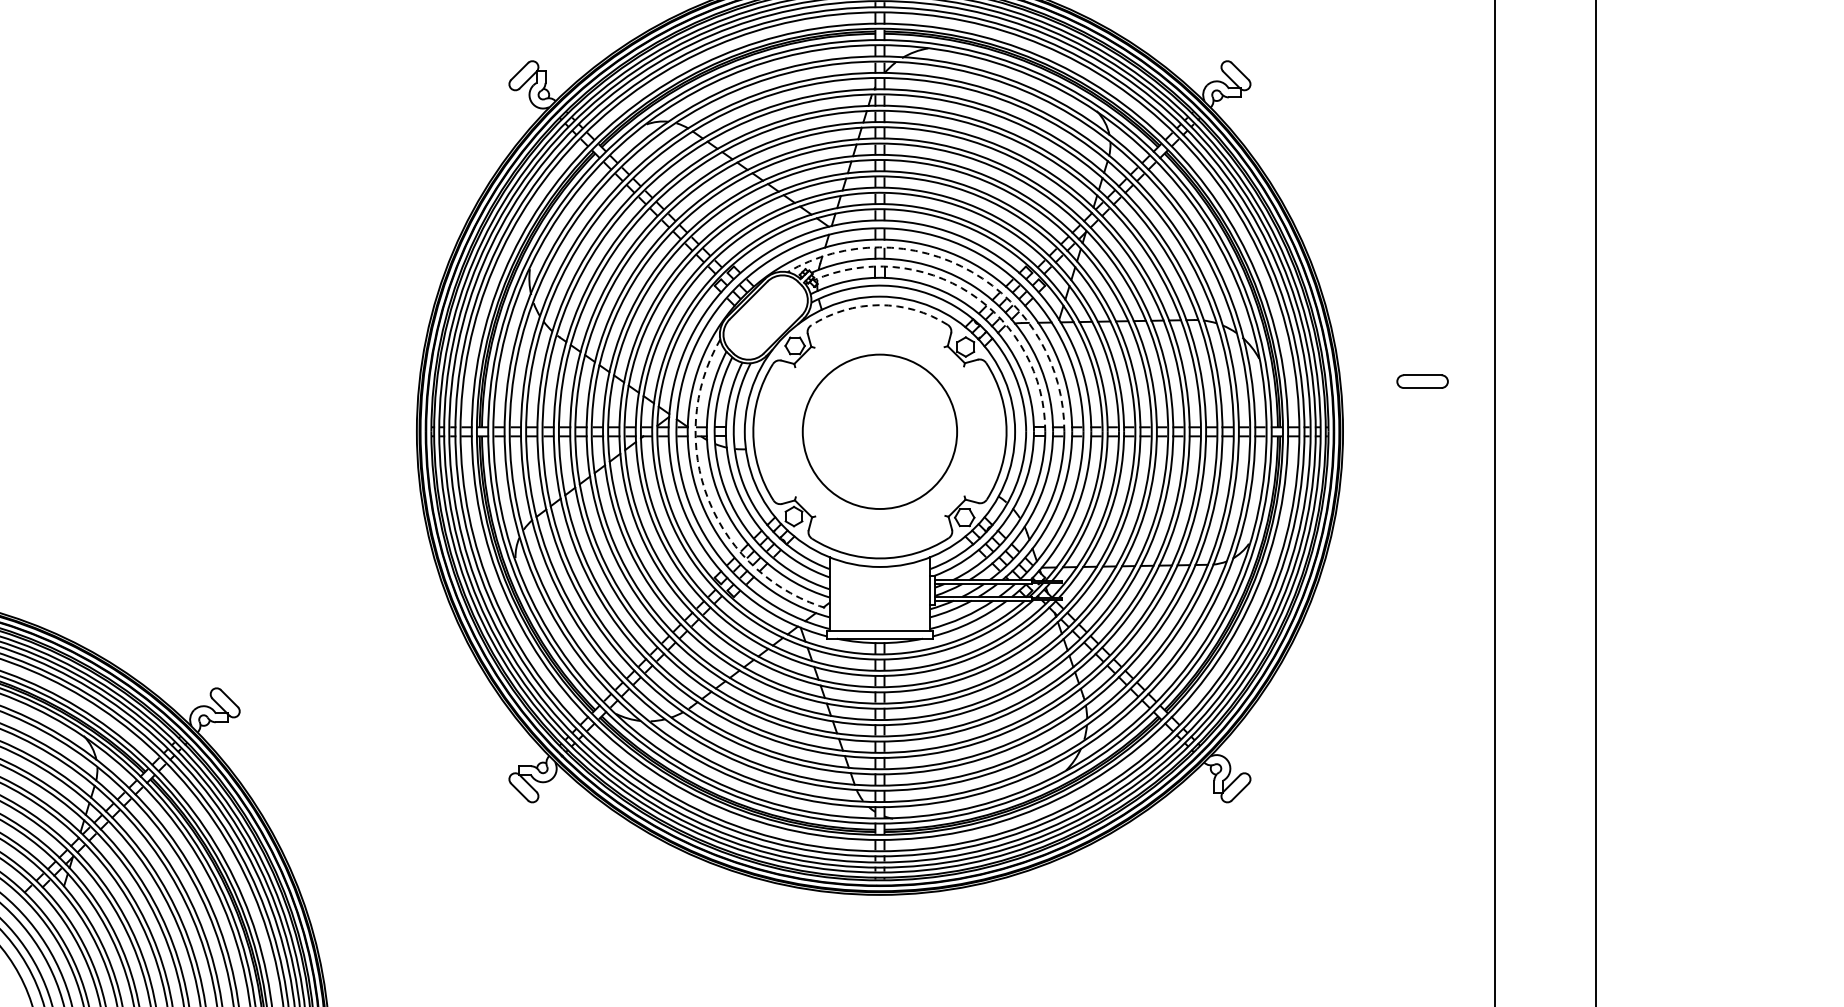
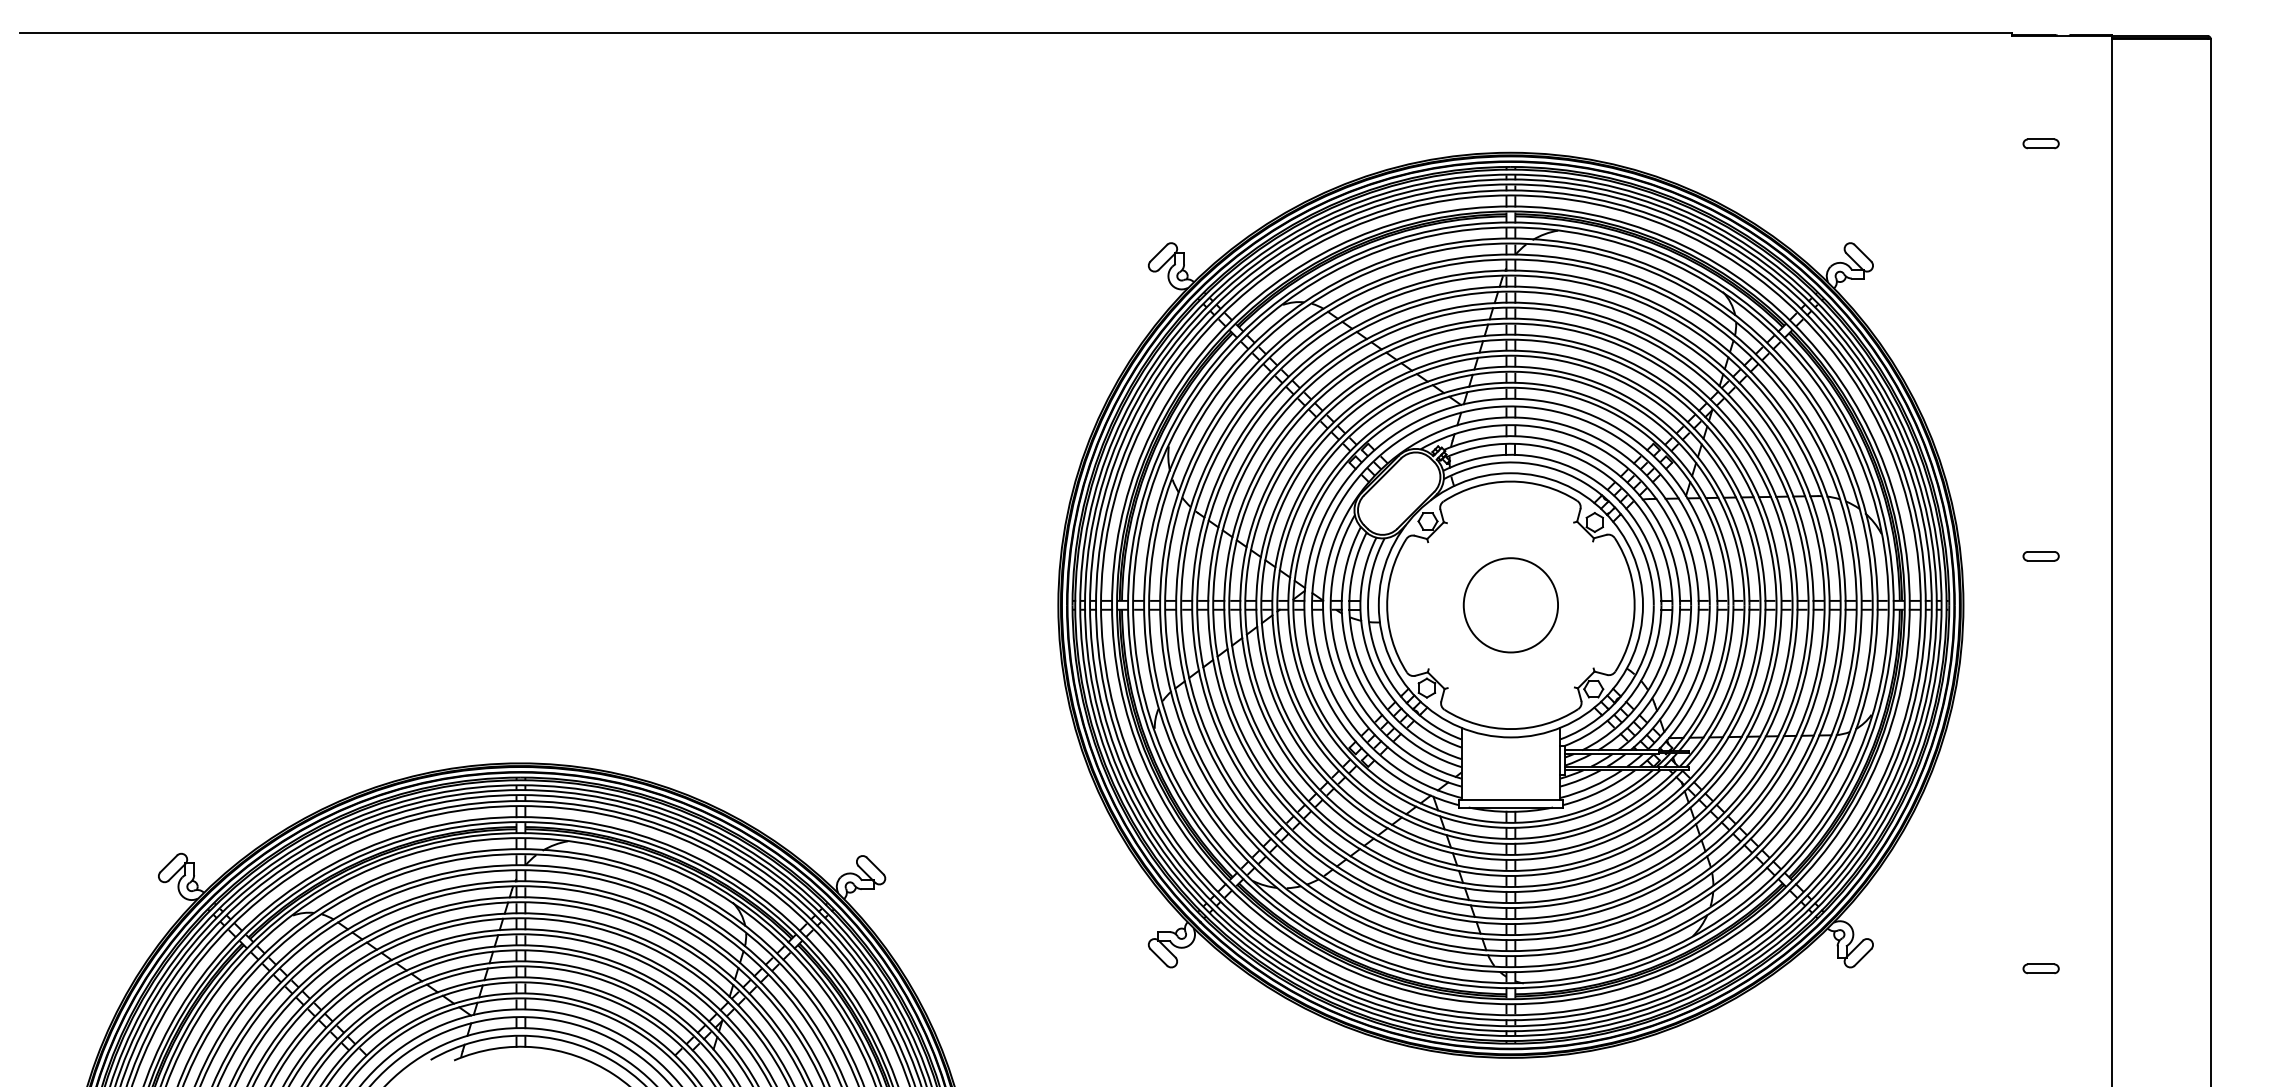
arc: (971, 272) -> (1600, 449), dashed -> solid
arc: (970, 293) -> (1599, 470), dashed -> solid
arc: (879, 305) -> (1510, 481), dashed -> solid
part: (1421, 381) -> (2040, 556), size x0.71
circle: (879, 431) -> (1510, 605), size x0.62
arc: (708, 500) -> (1343, 672), dashed -> solid
part: (1421, 803) -> (2040, 968), added

